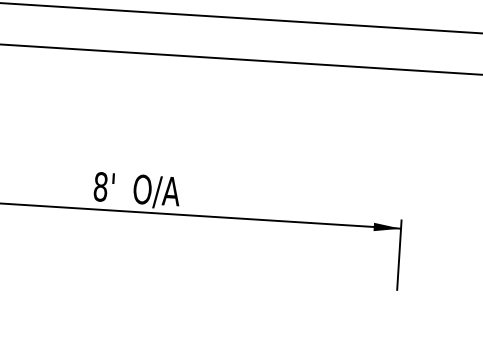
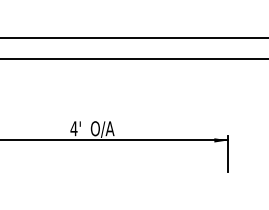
text: (99, 186) -> (73, 128), 8' -> 4'

